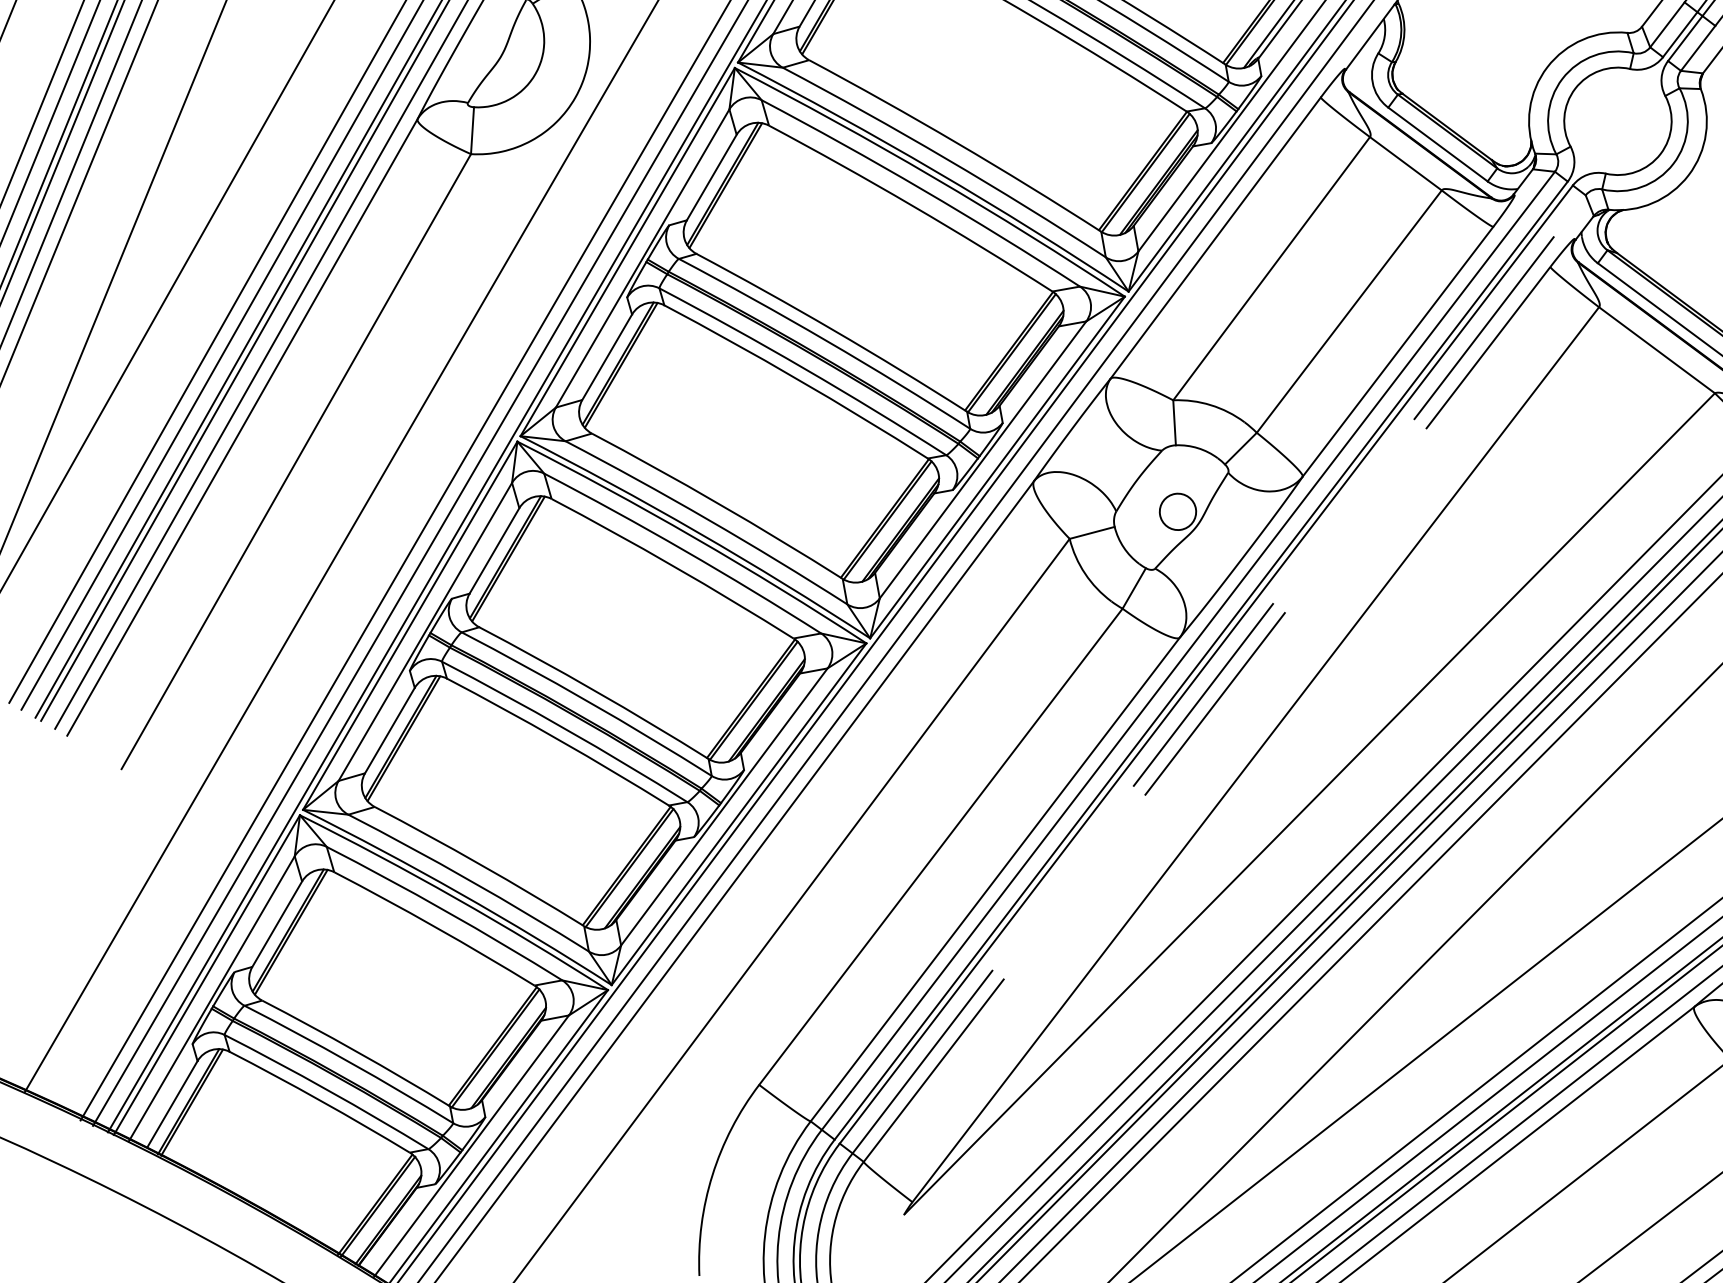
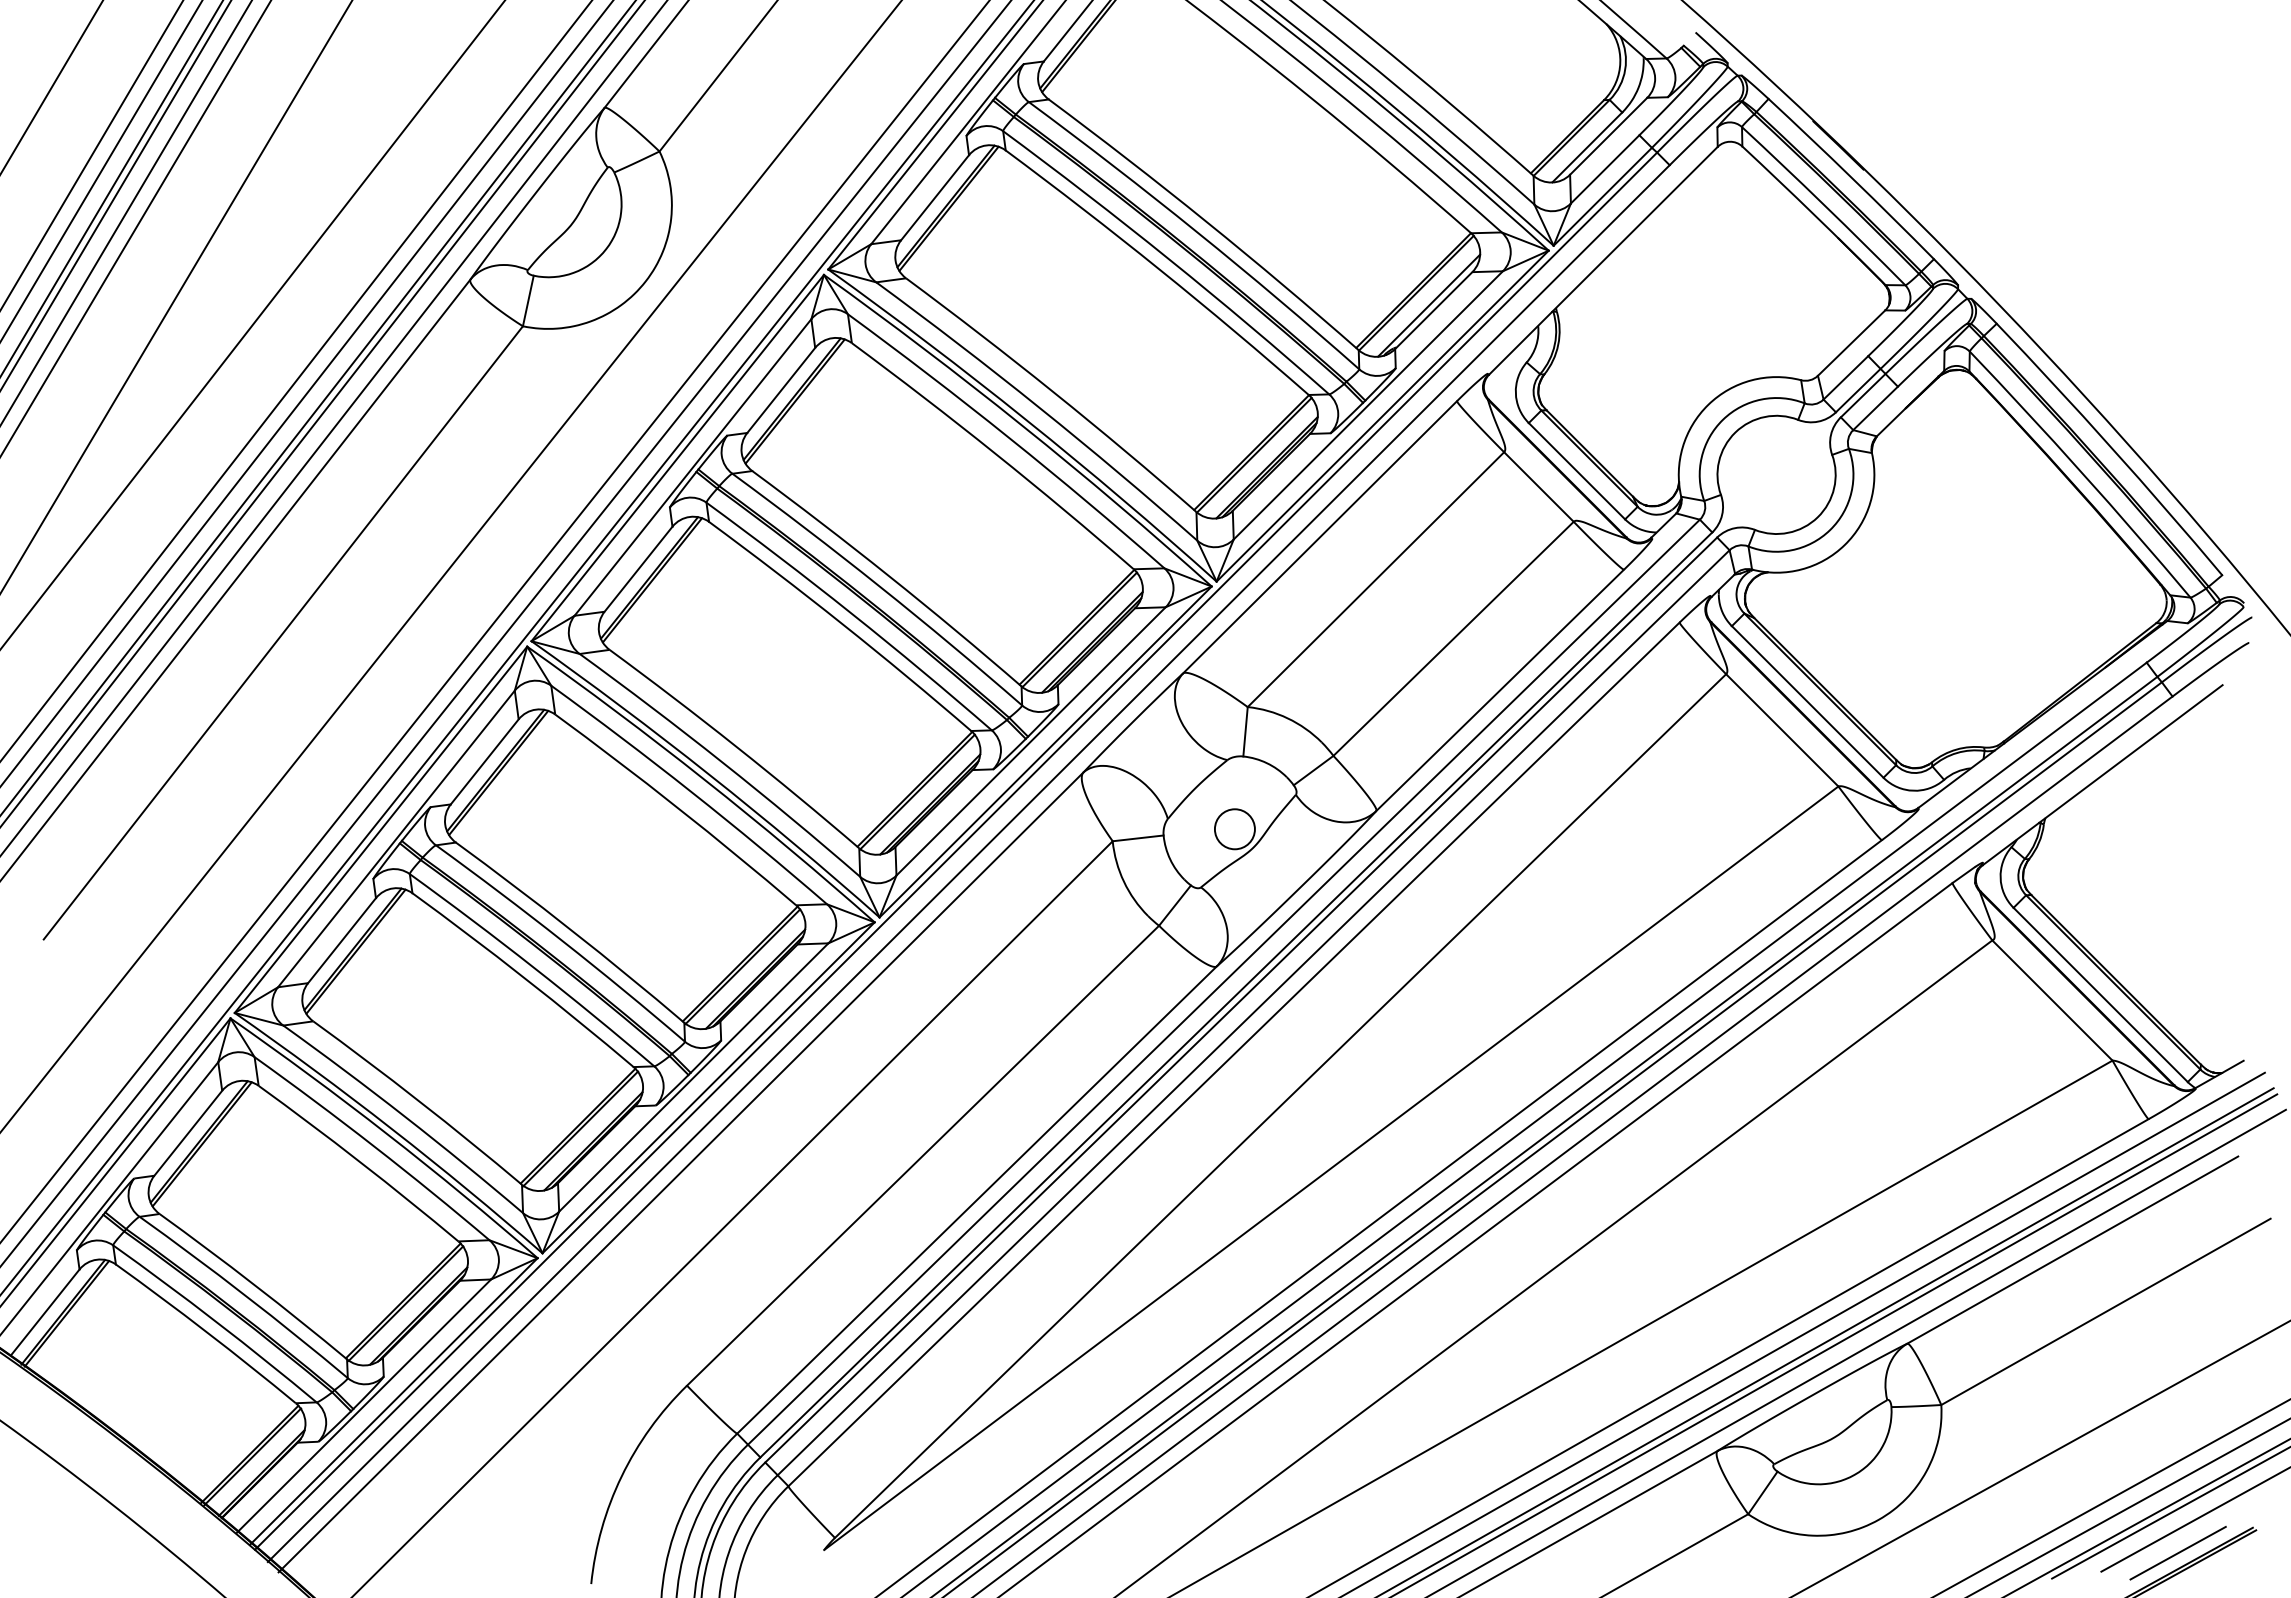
line: (1219, 674) -> (1253, 1012), dashed -> solid
line: (1207, 714) -> (1234, 1054), dashed -> solid

